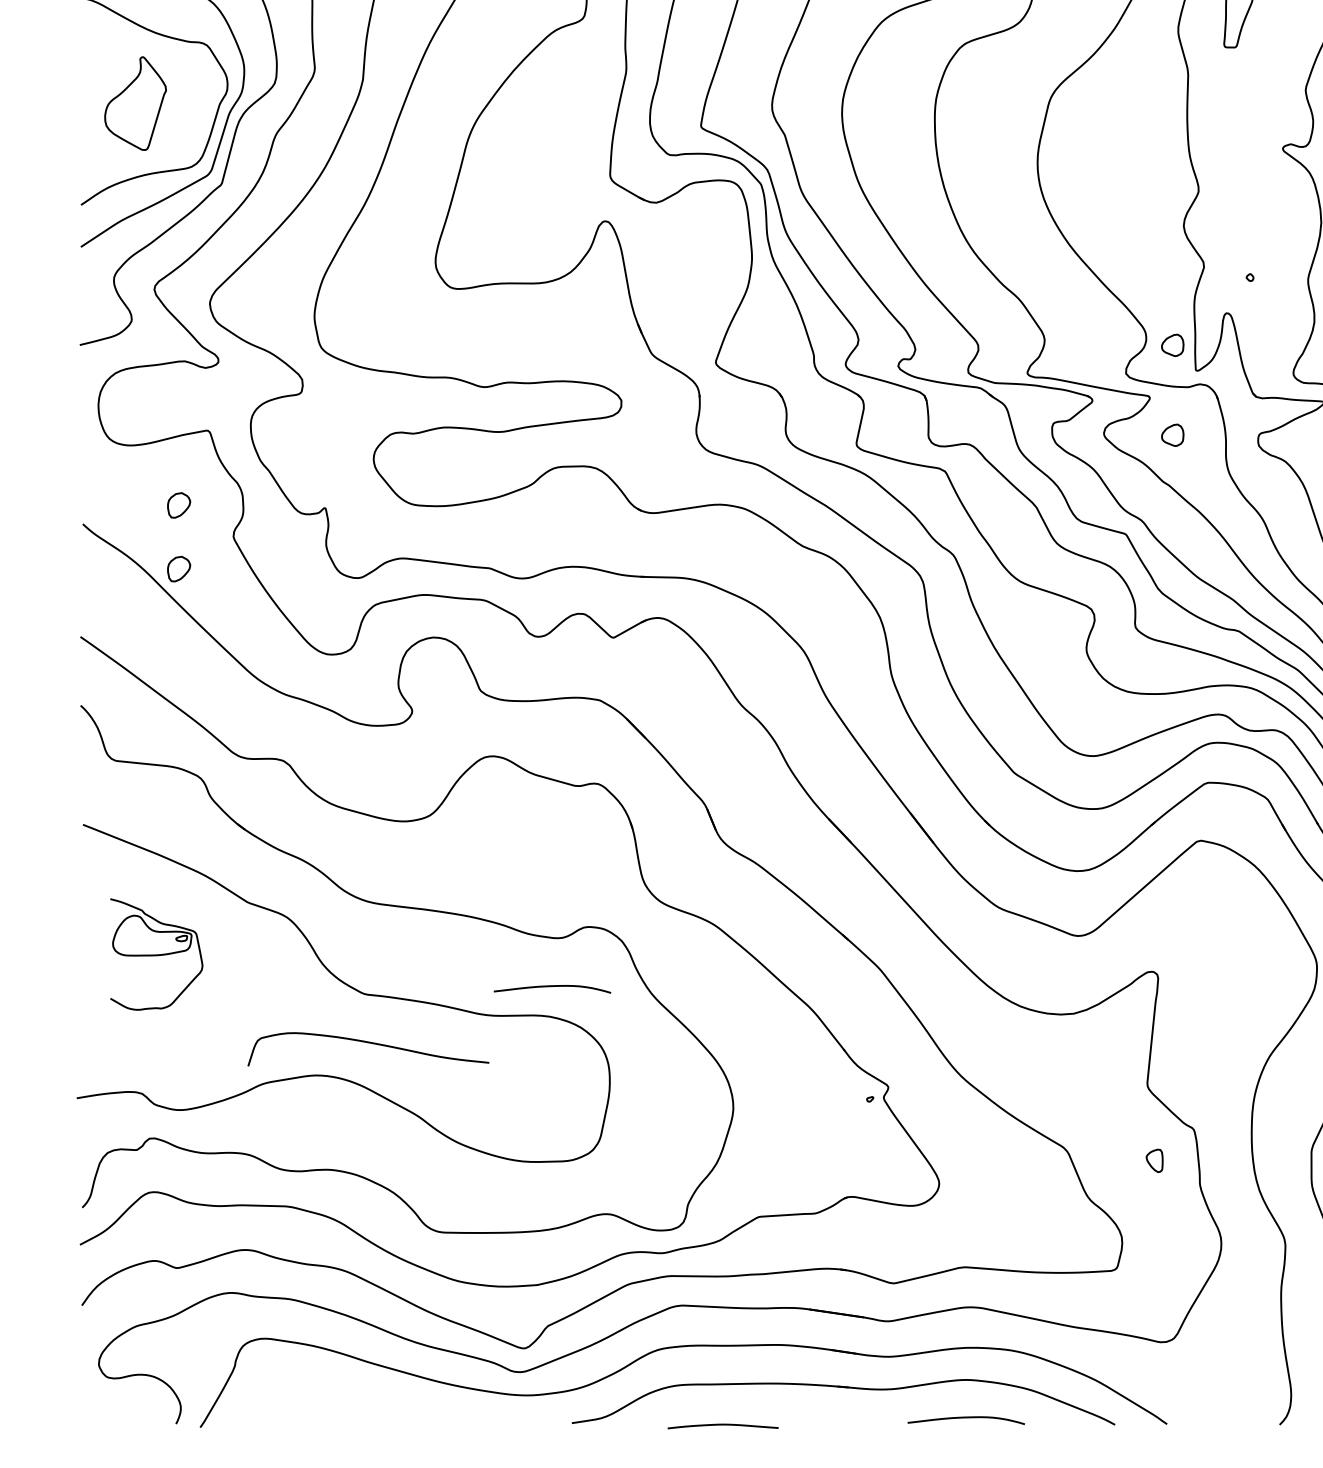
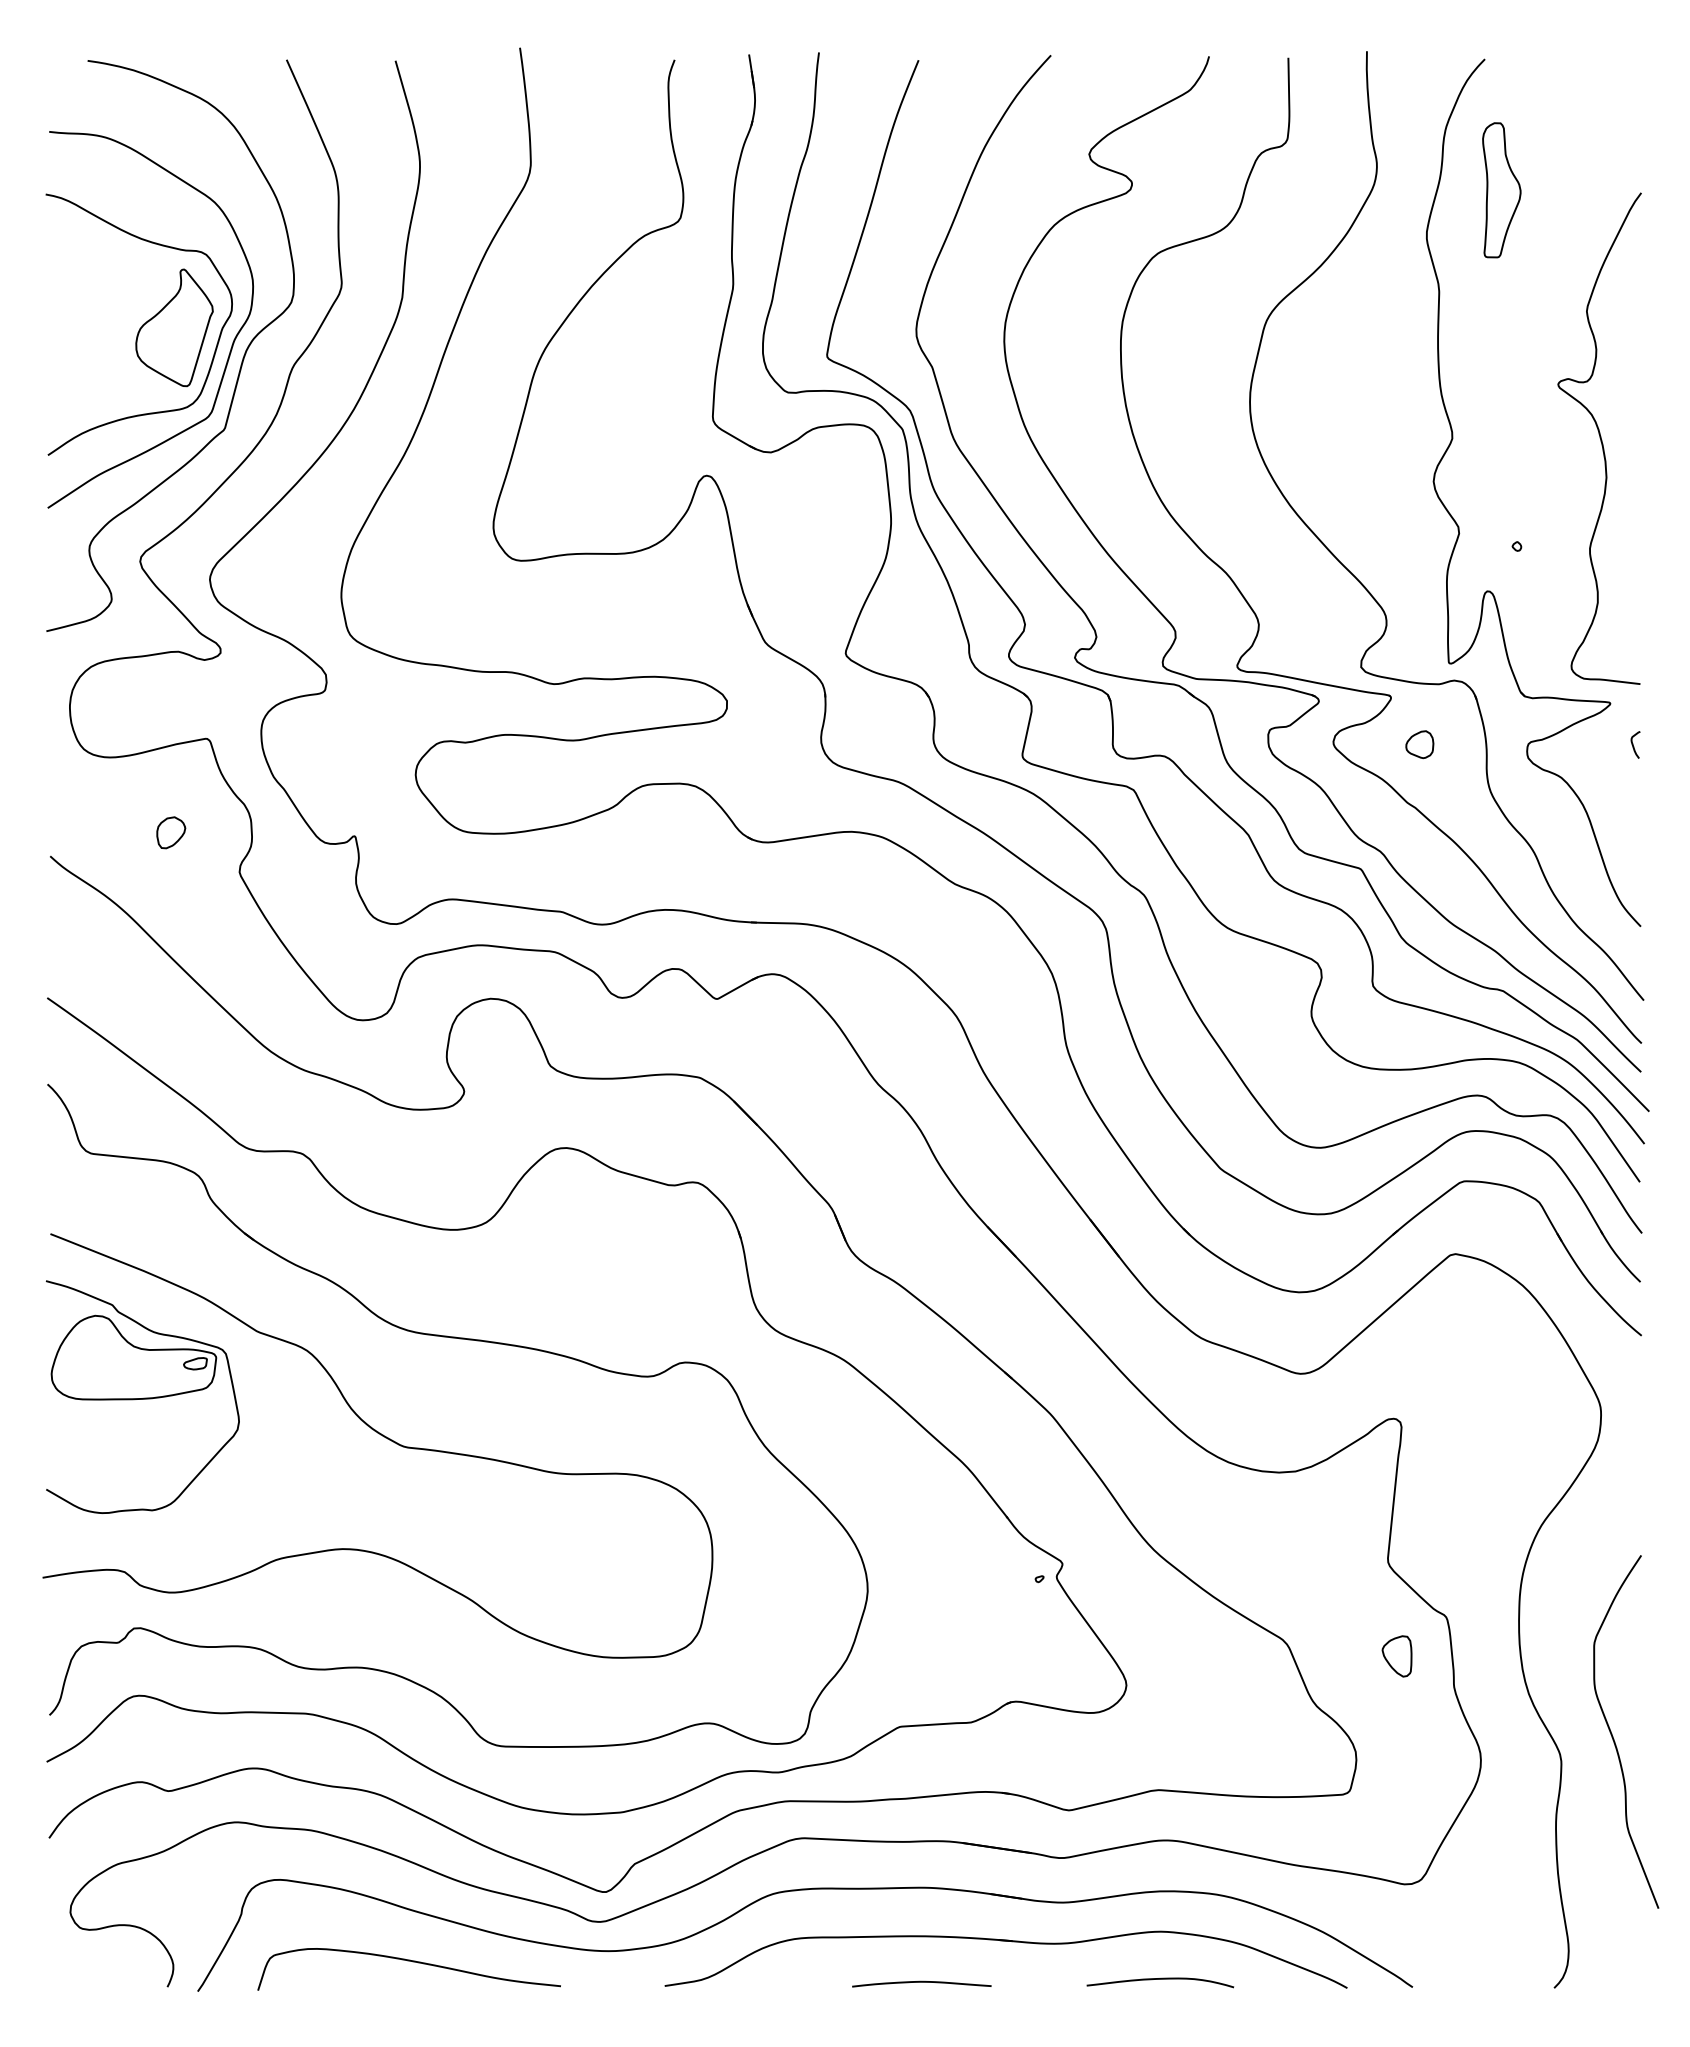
part: (135, 103) -> (174, 327), moved
part: (1172, 345) -> (1419, 631), removed
part: (179, 568) -> (171, 912), removed
part: (156, 954) -> (142, 1396), size x1.67
curve: (552, 986) -> (640, 1437), removed
curve: (367, 1043) -> (408, 1961), moved
part: (1154, 1160) -> (1396, 1656), size x1.43
curve: (722, 1425) -> (921, 1982), moved

